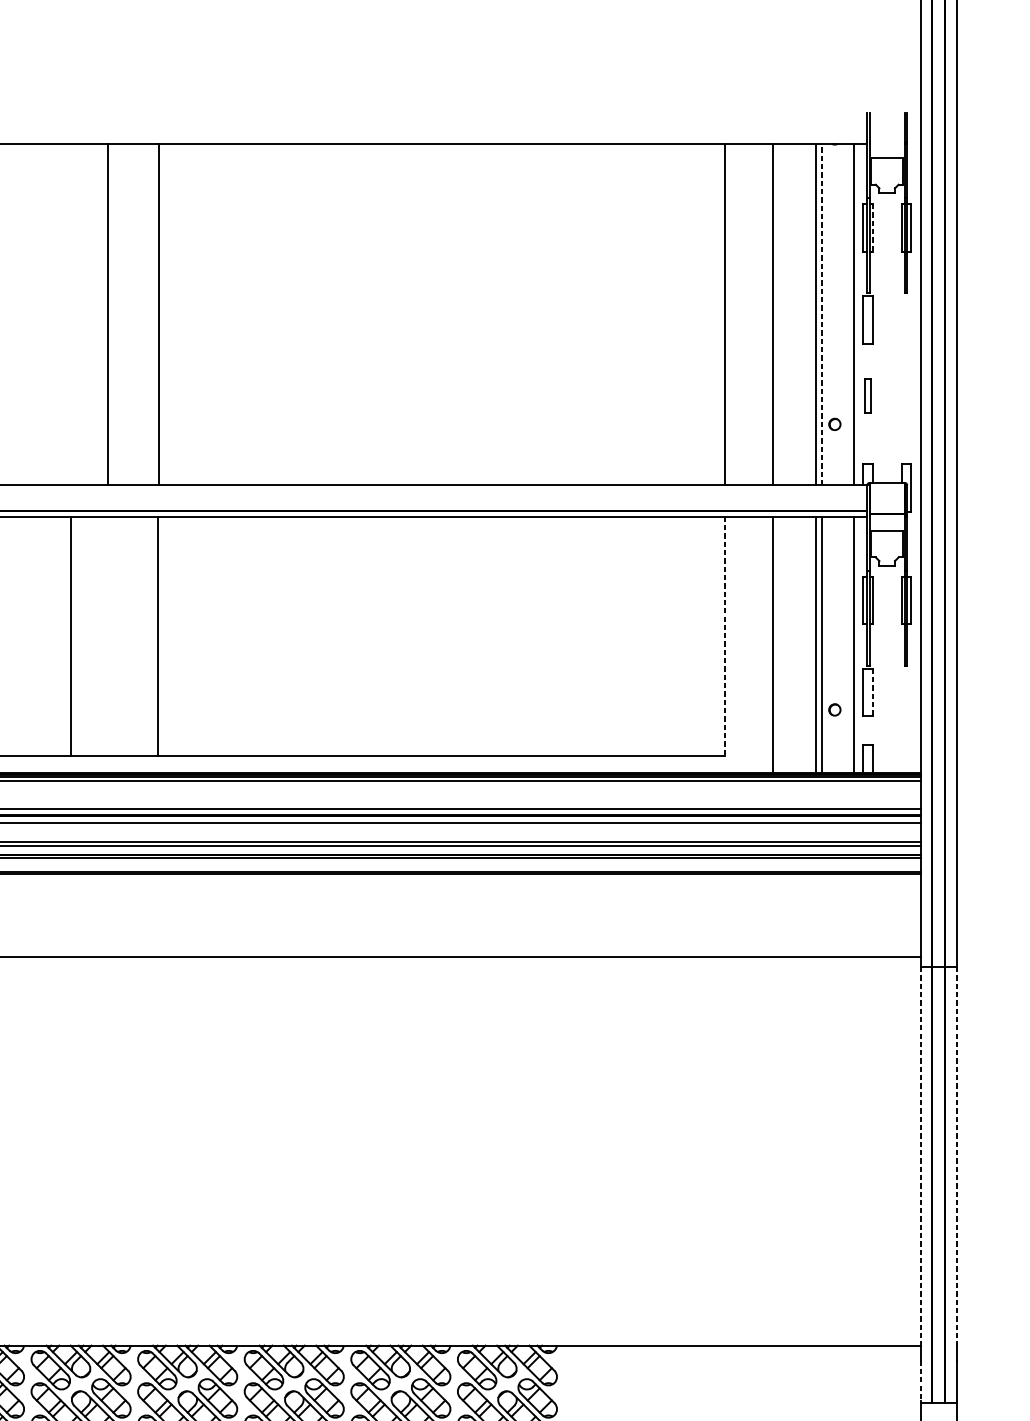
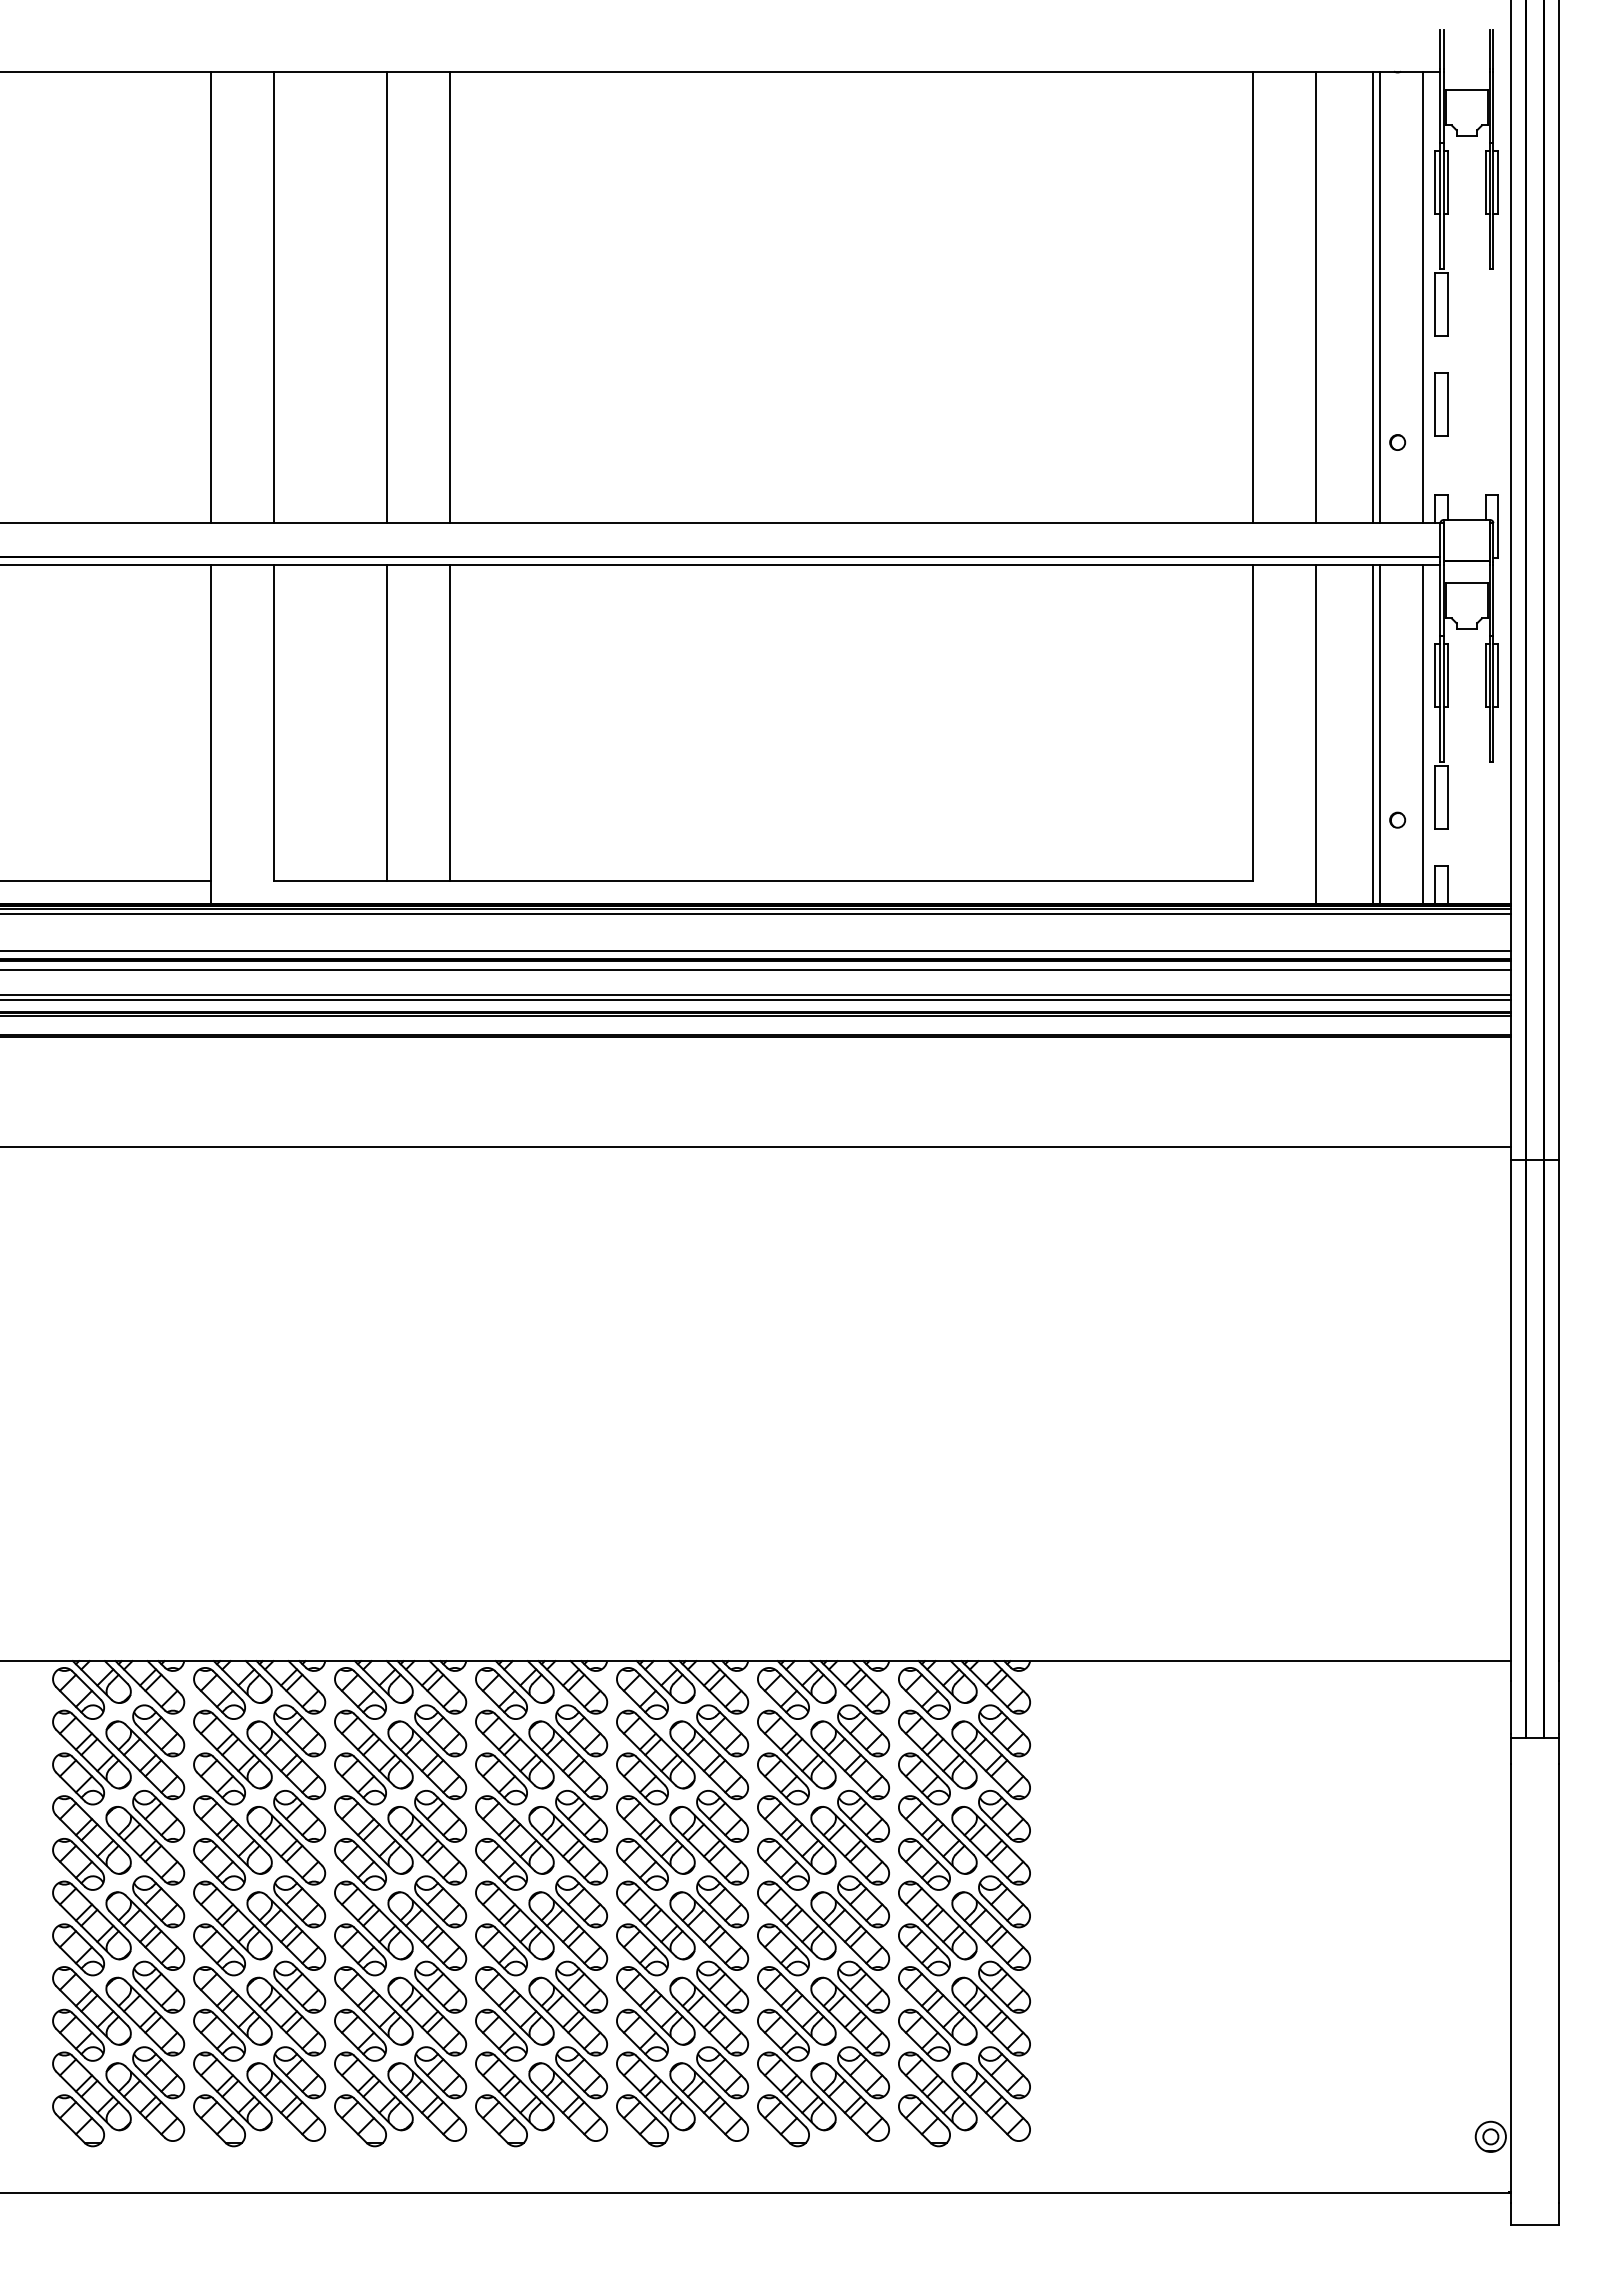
line: (873, 227) -> (1448, 182), dashed -> solid
line: (107, 314) -> (386, 297), moved
line: (158, 314) -> (449, 297), moved
line: (821, 314) -> (1380, 297), dashed -> solid
part: (868, 395) -> (1441, 404), size x1.43
line: (158, 636) -> (449, 722), moved
line: (725, 636) -> (1252, 723), dashed -> solid
line: (873, 692) -> (1448, 797), dashed -> solid
line: (920, 1156) -> (1510, 1410), dashed -> solid
line: (956, 1156) -> (1558, 1410), dashed -> solid
line: (920, 1380) -> (1510, 1707), dashed -> solid

